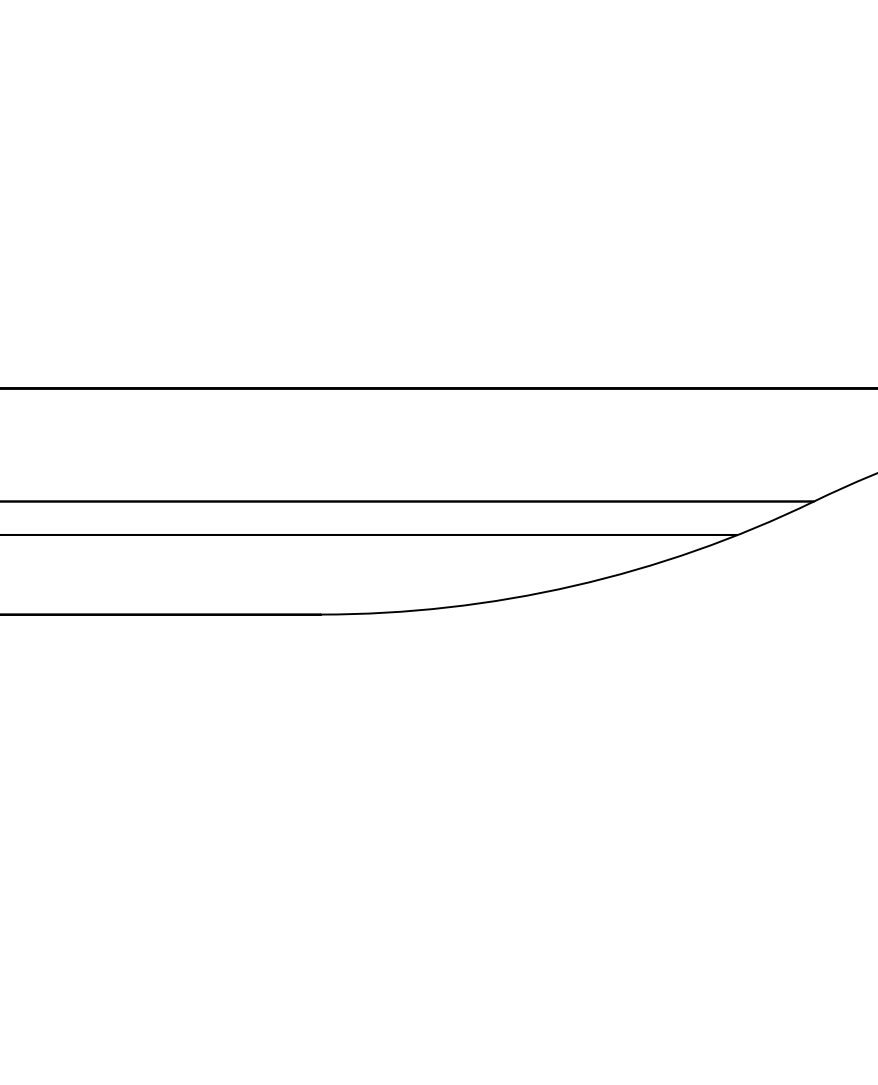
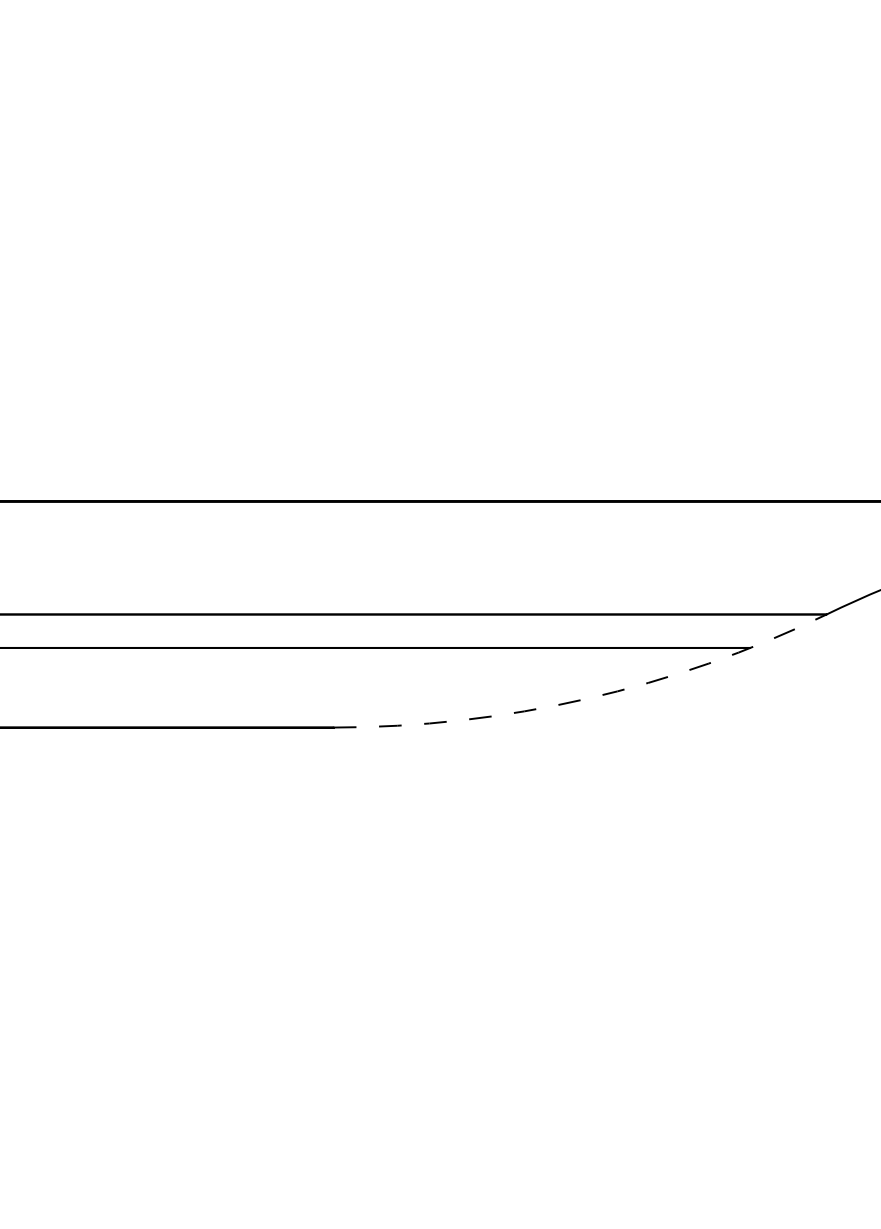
arc: (573, 585) -> (586, 698), solid -> dashed

